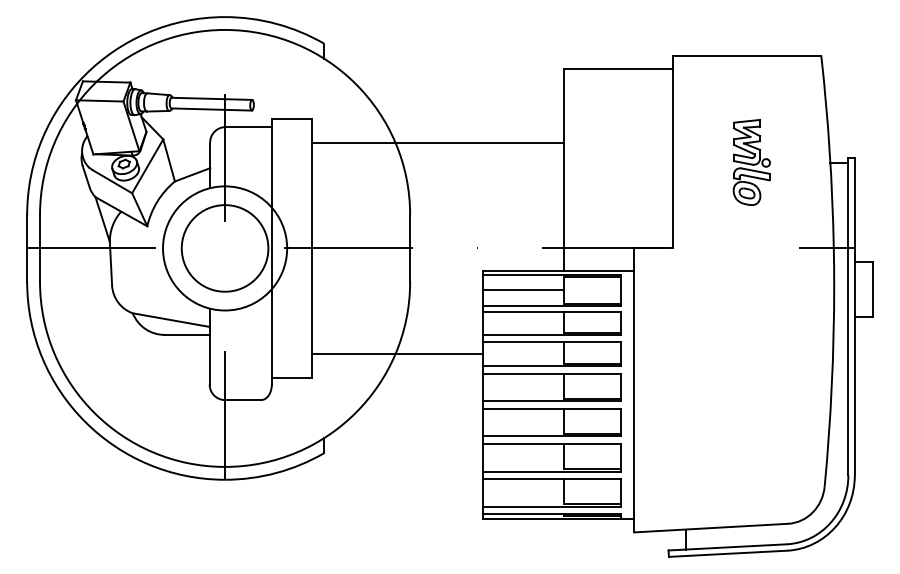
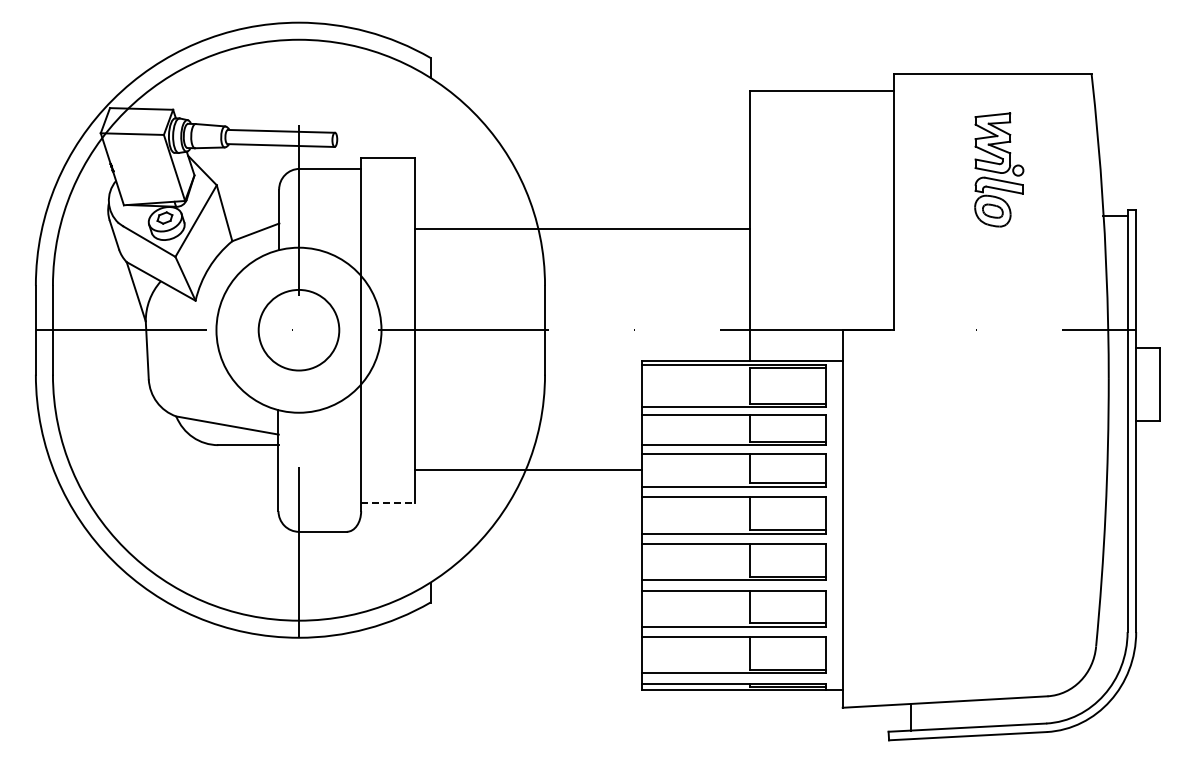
line: (438, 143) -> (582, 229), moved
part: (752, 162) -> (999, 169), moved
circle: (224, 247) -> (298, 329), size x0.7
line: (523, 290) -> (695, 385), removed
line: (292, 378) -> (388, 502), solid -> dashed

